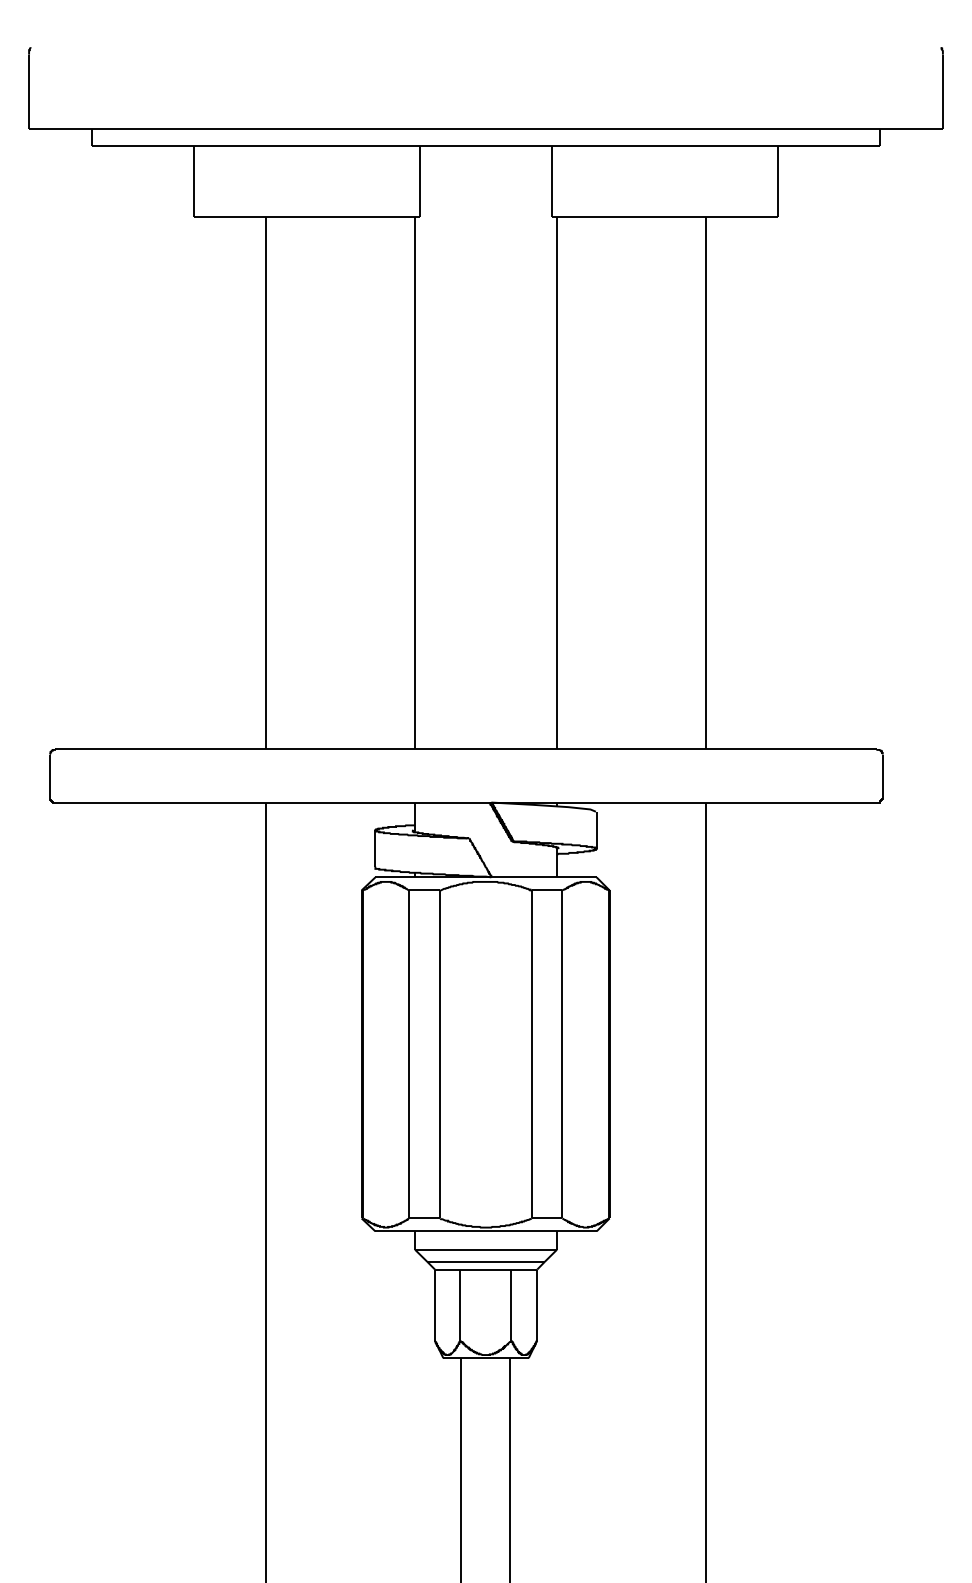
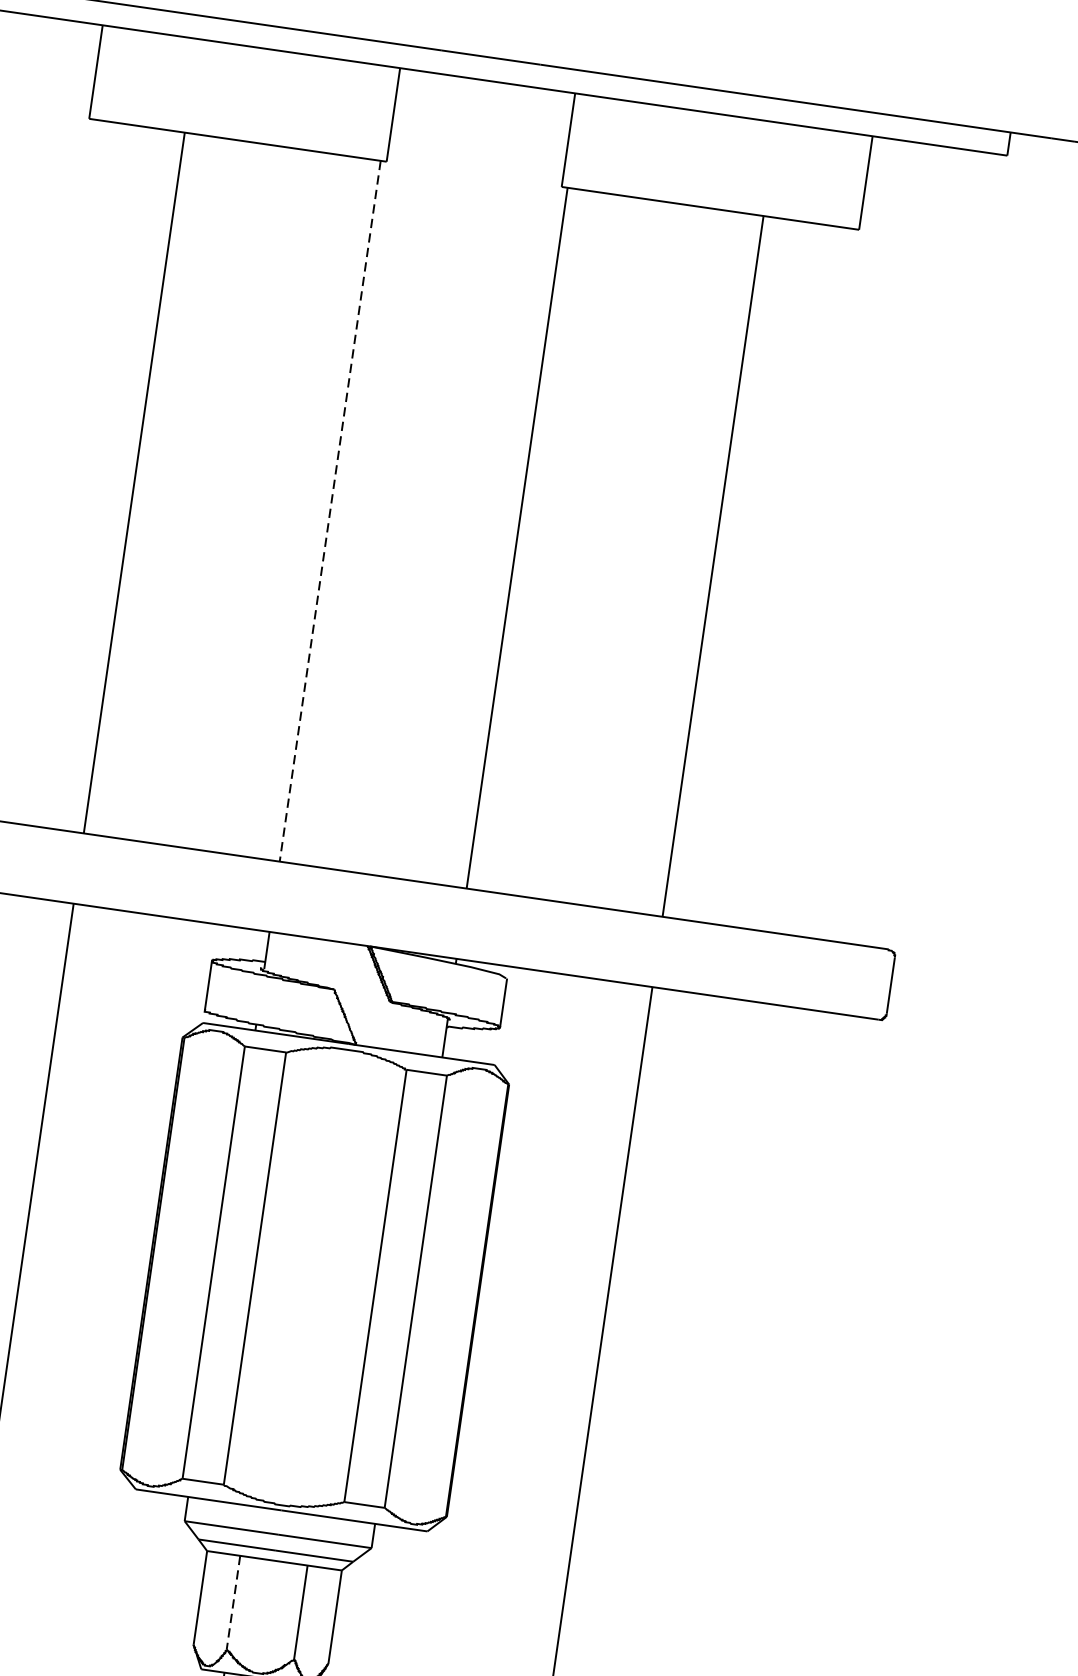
line: (415, 483) -> (330, 511), solid -> dashed
line: (460, 1305) -> (233, 1603), solid -> dashed

